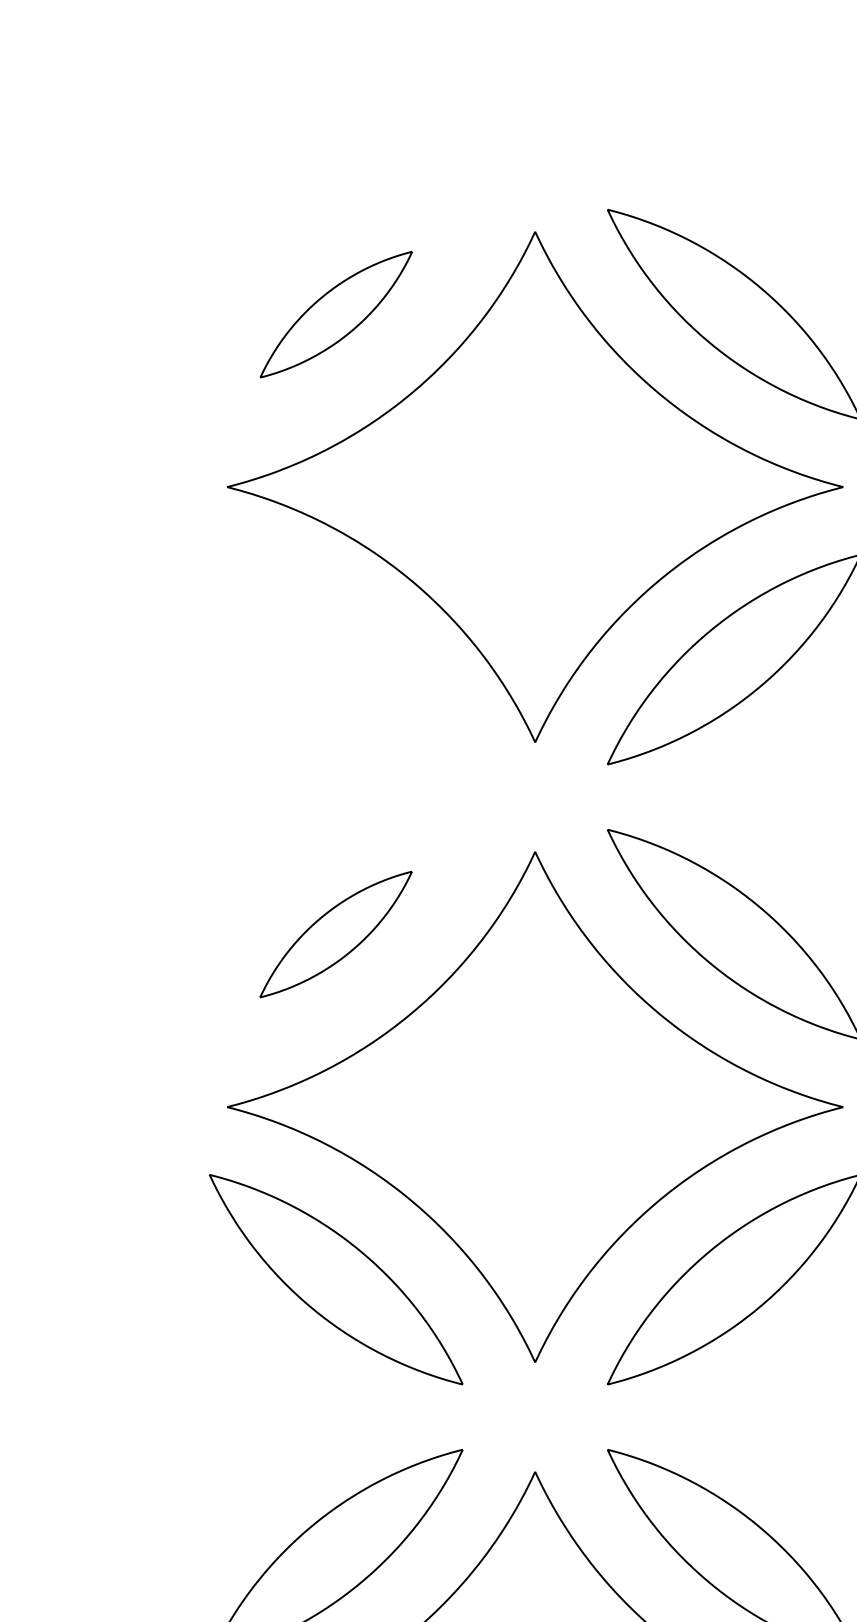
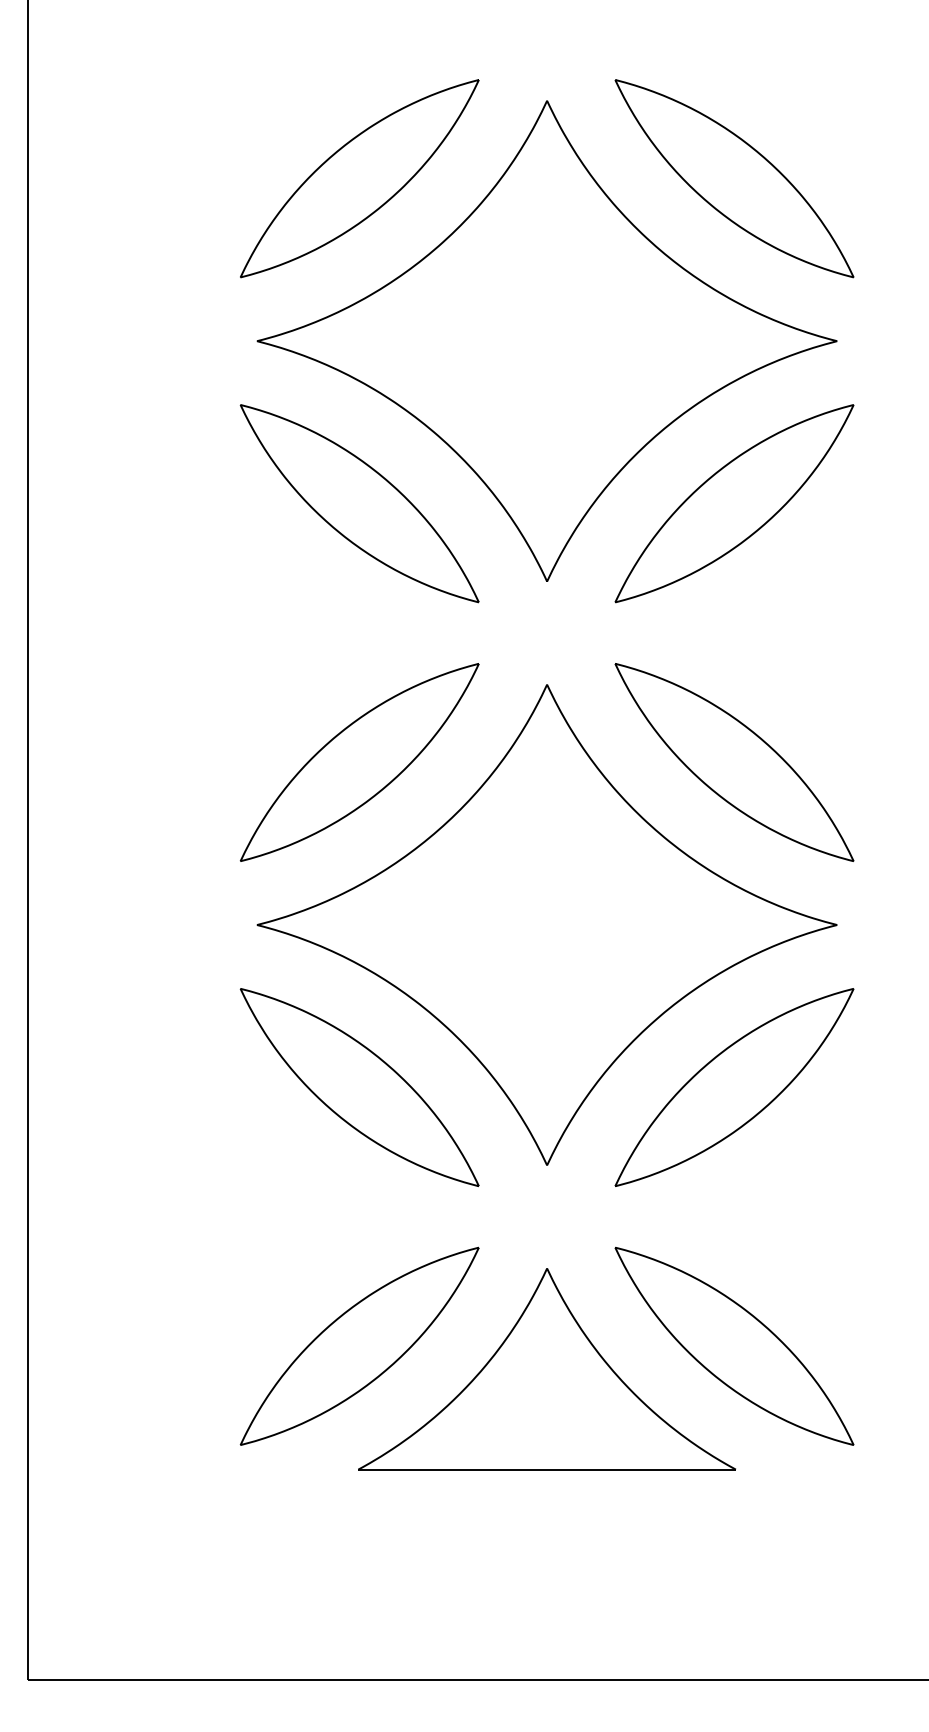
part: (335, 314) -> (359, 178), size x1.67
part: (335, 659) -> (359, 503), added
part: (335, 934) -> (359, 762), size x1.67

